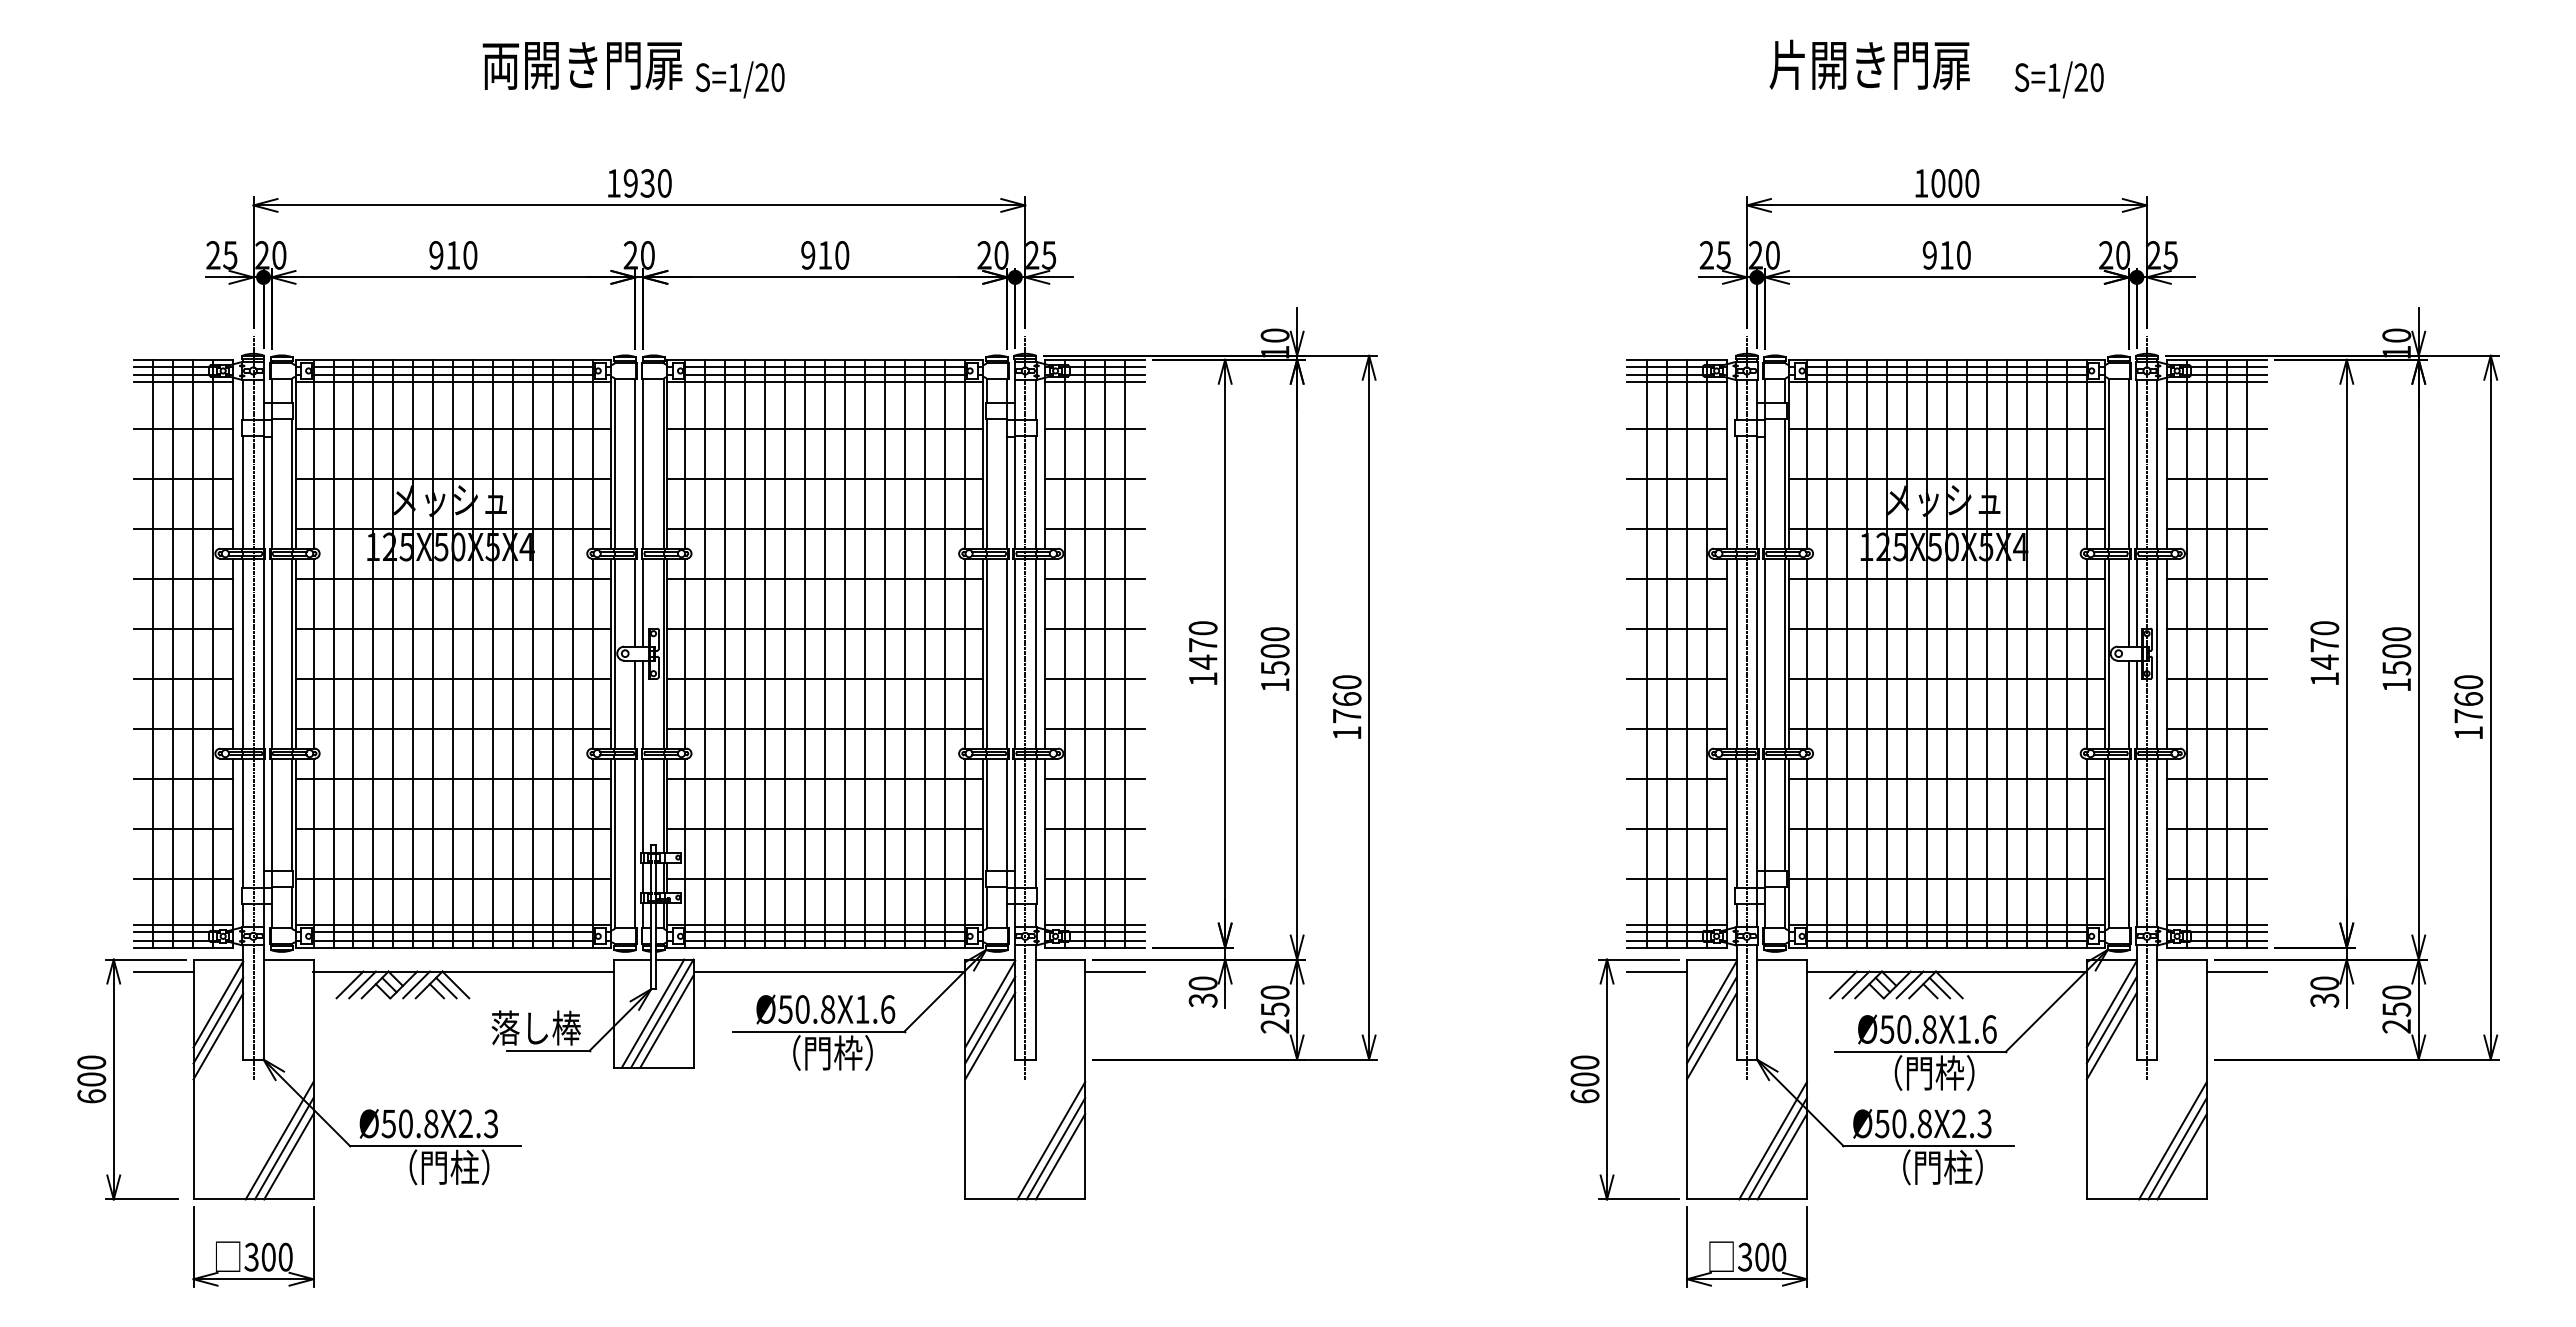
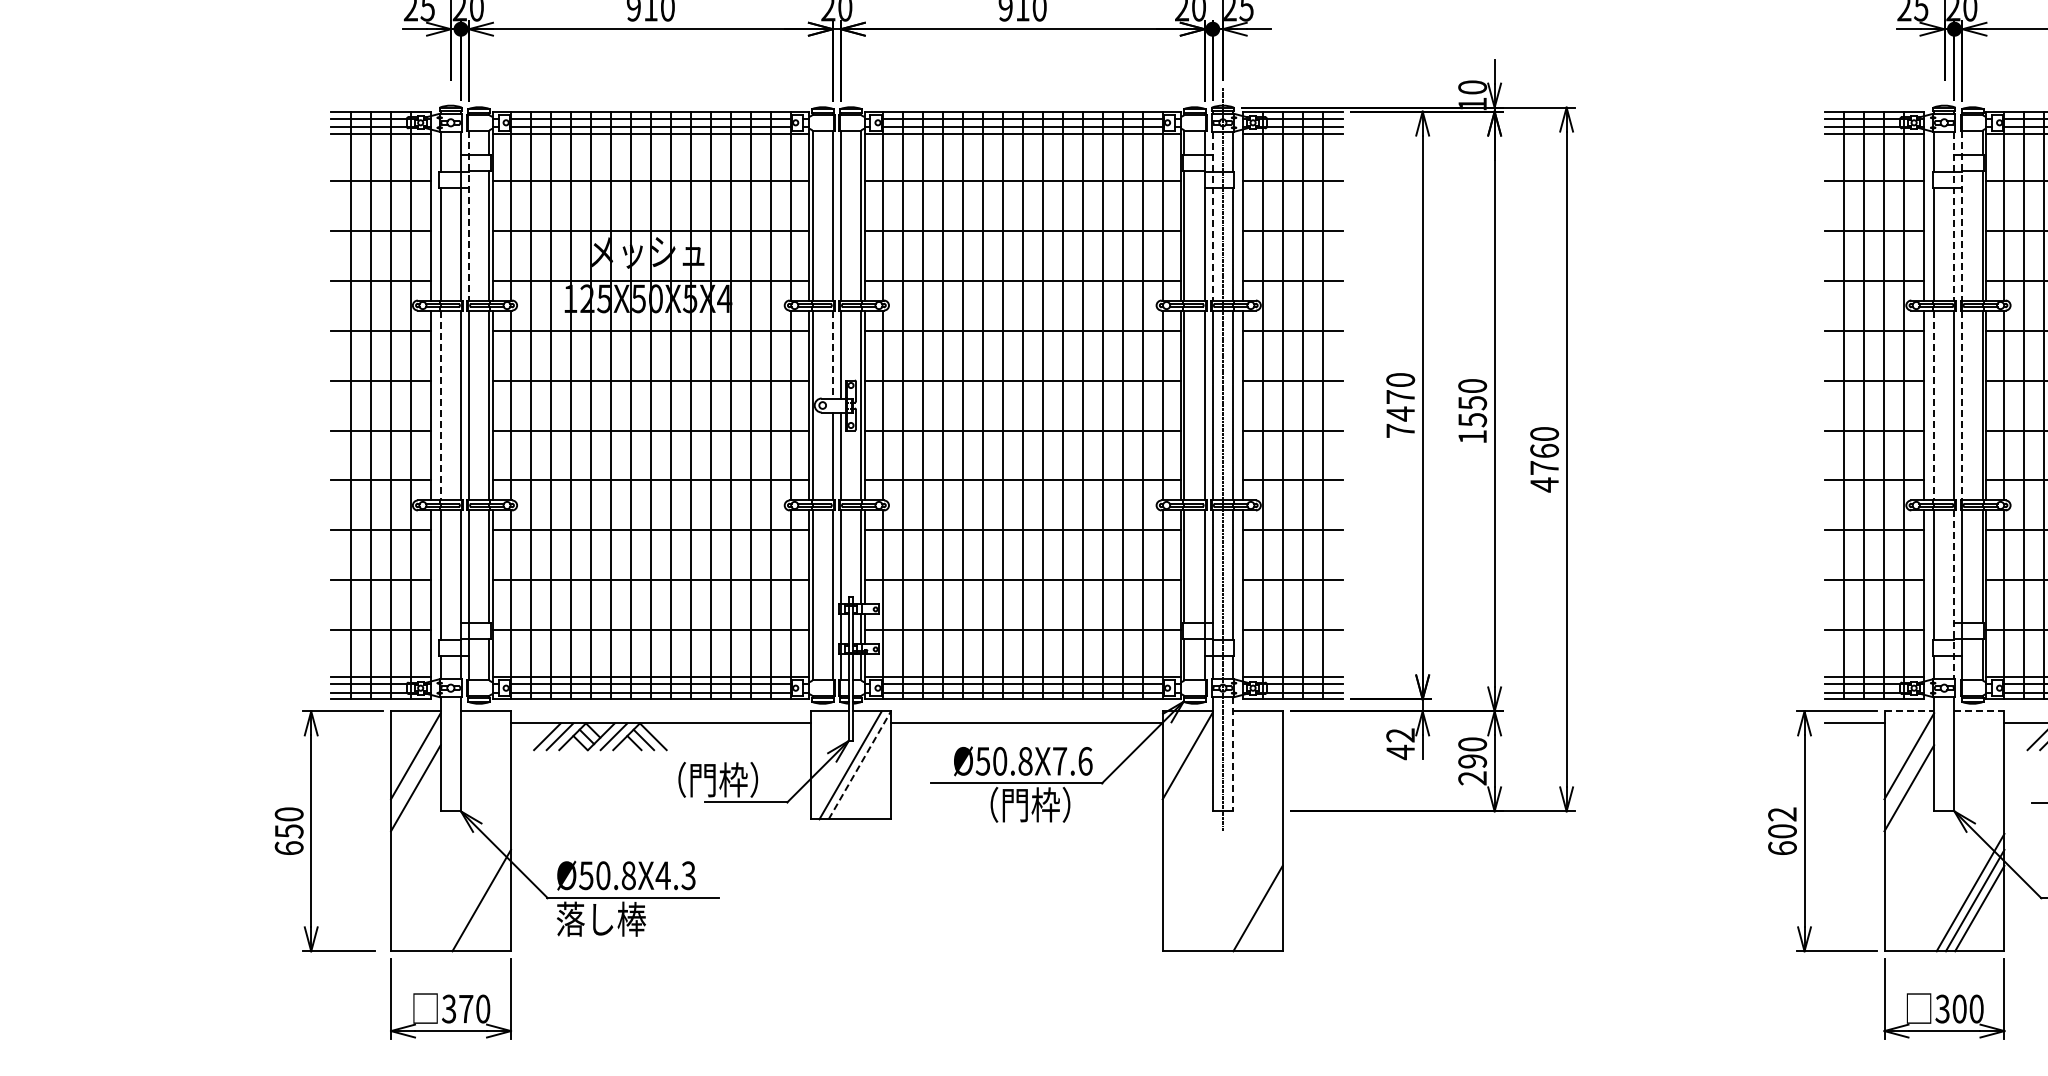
line: (271, 463) -> (468, 215), solid -> dashed
line: (1764, 463) -> (1961, 215), solid -> dashed
line: (1015, 464) -> (1212, 216), solid -> dashed
line: (1756, 464) -> (1953, 216), solid -> dashed
line: (635, 602) -> (832, 354), solid -> dashed
text: (1274, 651) -> (1471, 403), 1500 -> 1550
line: (243, 653) -> (440, 405), solid -> dashed
line: (1736, 653) -> (1933, 405), solid -> dashed
line: (1764, 653) -> (1961, 405), solid -> dashed
text: (1203, 678) -> (1400, 430), 1470 -> 7470
line: (253, 707) -> (450, 459), removed
line: (1746, 707) -> (1943, 459), removed
text: (1347, 732) -> (1544, 484), 1760 -> 4760
line: (1756, 843) -> (1953, 595), solid -> dashed
line: (1711, 959) -> (1908, 711), solid -> dashed
line: (1781, 959) -> (1978, 711), solid -> dashed
line: (163, 971) -> (360, 723), removed
line: (1115, 971) -> (1312, 723), removed
text: (1202, 992) -> (1399, 744), 30 -> 42
line: (1035, 1002) -> (1232, 754), solid -> dashed
text: (862, 1009) -> (1059, 761), Ø50.8X1.6 -> Ø50.8X7.6
text: (1274, 1009) -> (1471, 761), 250 -> 290
line: (662, 1013) -> (859, 765), solid -> dashed
line: (990, 1019) -> (1187, 771), removed
line: (218, 1020) -> (415, 772), removed
line: (1711, 1020) -> (1908, 772), removed
line: (666, 1021) -> (863, 773), removed
text: (530, 1027) -> (727, 779), 落し棒 -> （門枠）
line: (990, 1035) -> (1187, 787), removed
text: (1584, 1062) -> (1781, 814), 600 -> 602
text: (91, 1079) -> (288, 831), 600 -> 650
text: (465, 1123) -> (662, 875), Ø50.8X2.3 -> Ø50.8X4.3
line: (279, 1140) -> (476, 892), removed
line: (1051, 1140) -> (1248, 892), removed
line: (1055, 1148) -> (1252, 900), removed
line: (288, 1156) -> (485, 908), removed
text: (424, 1167) -> (621, 919), （門柱） -> 落し棒
text: (268, 1256) -> (465, 1008), 300 -> 370

